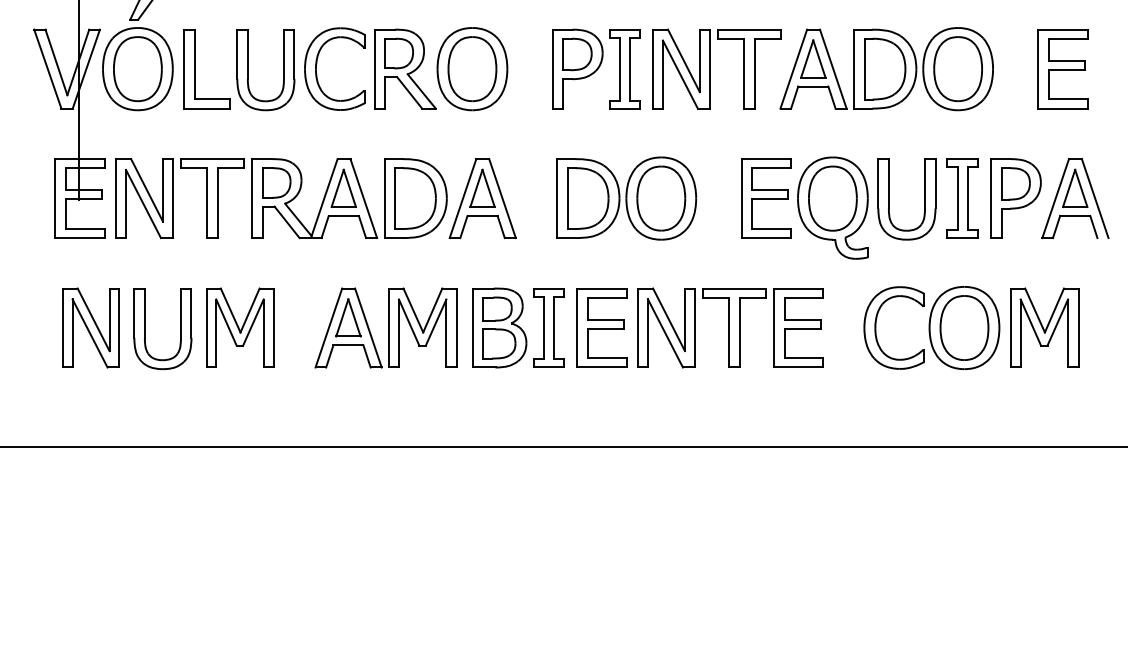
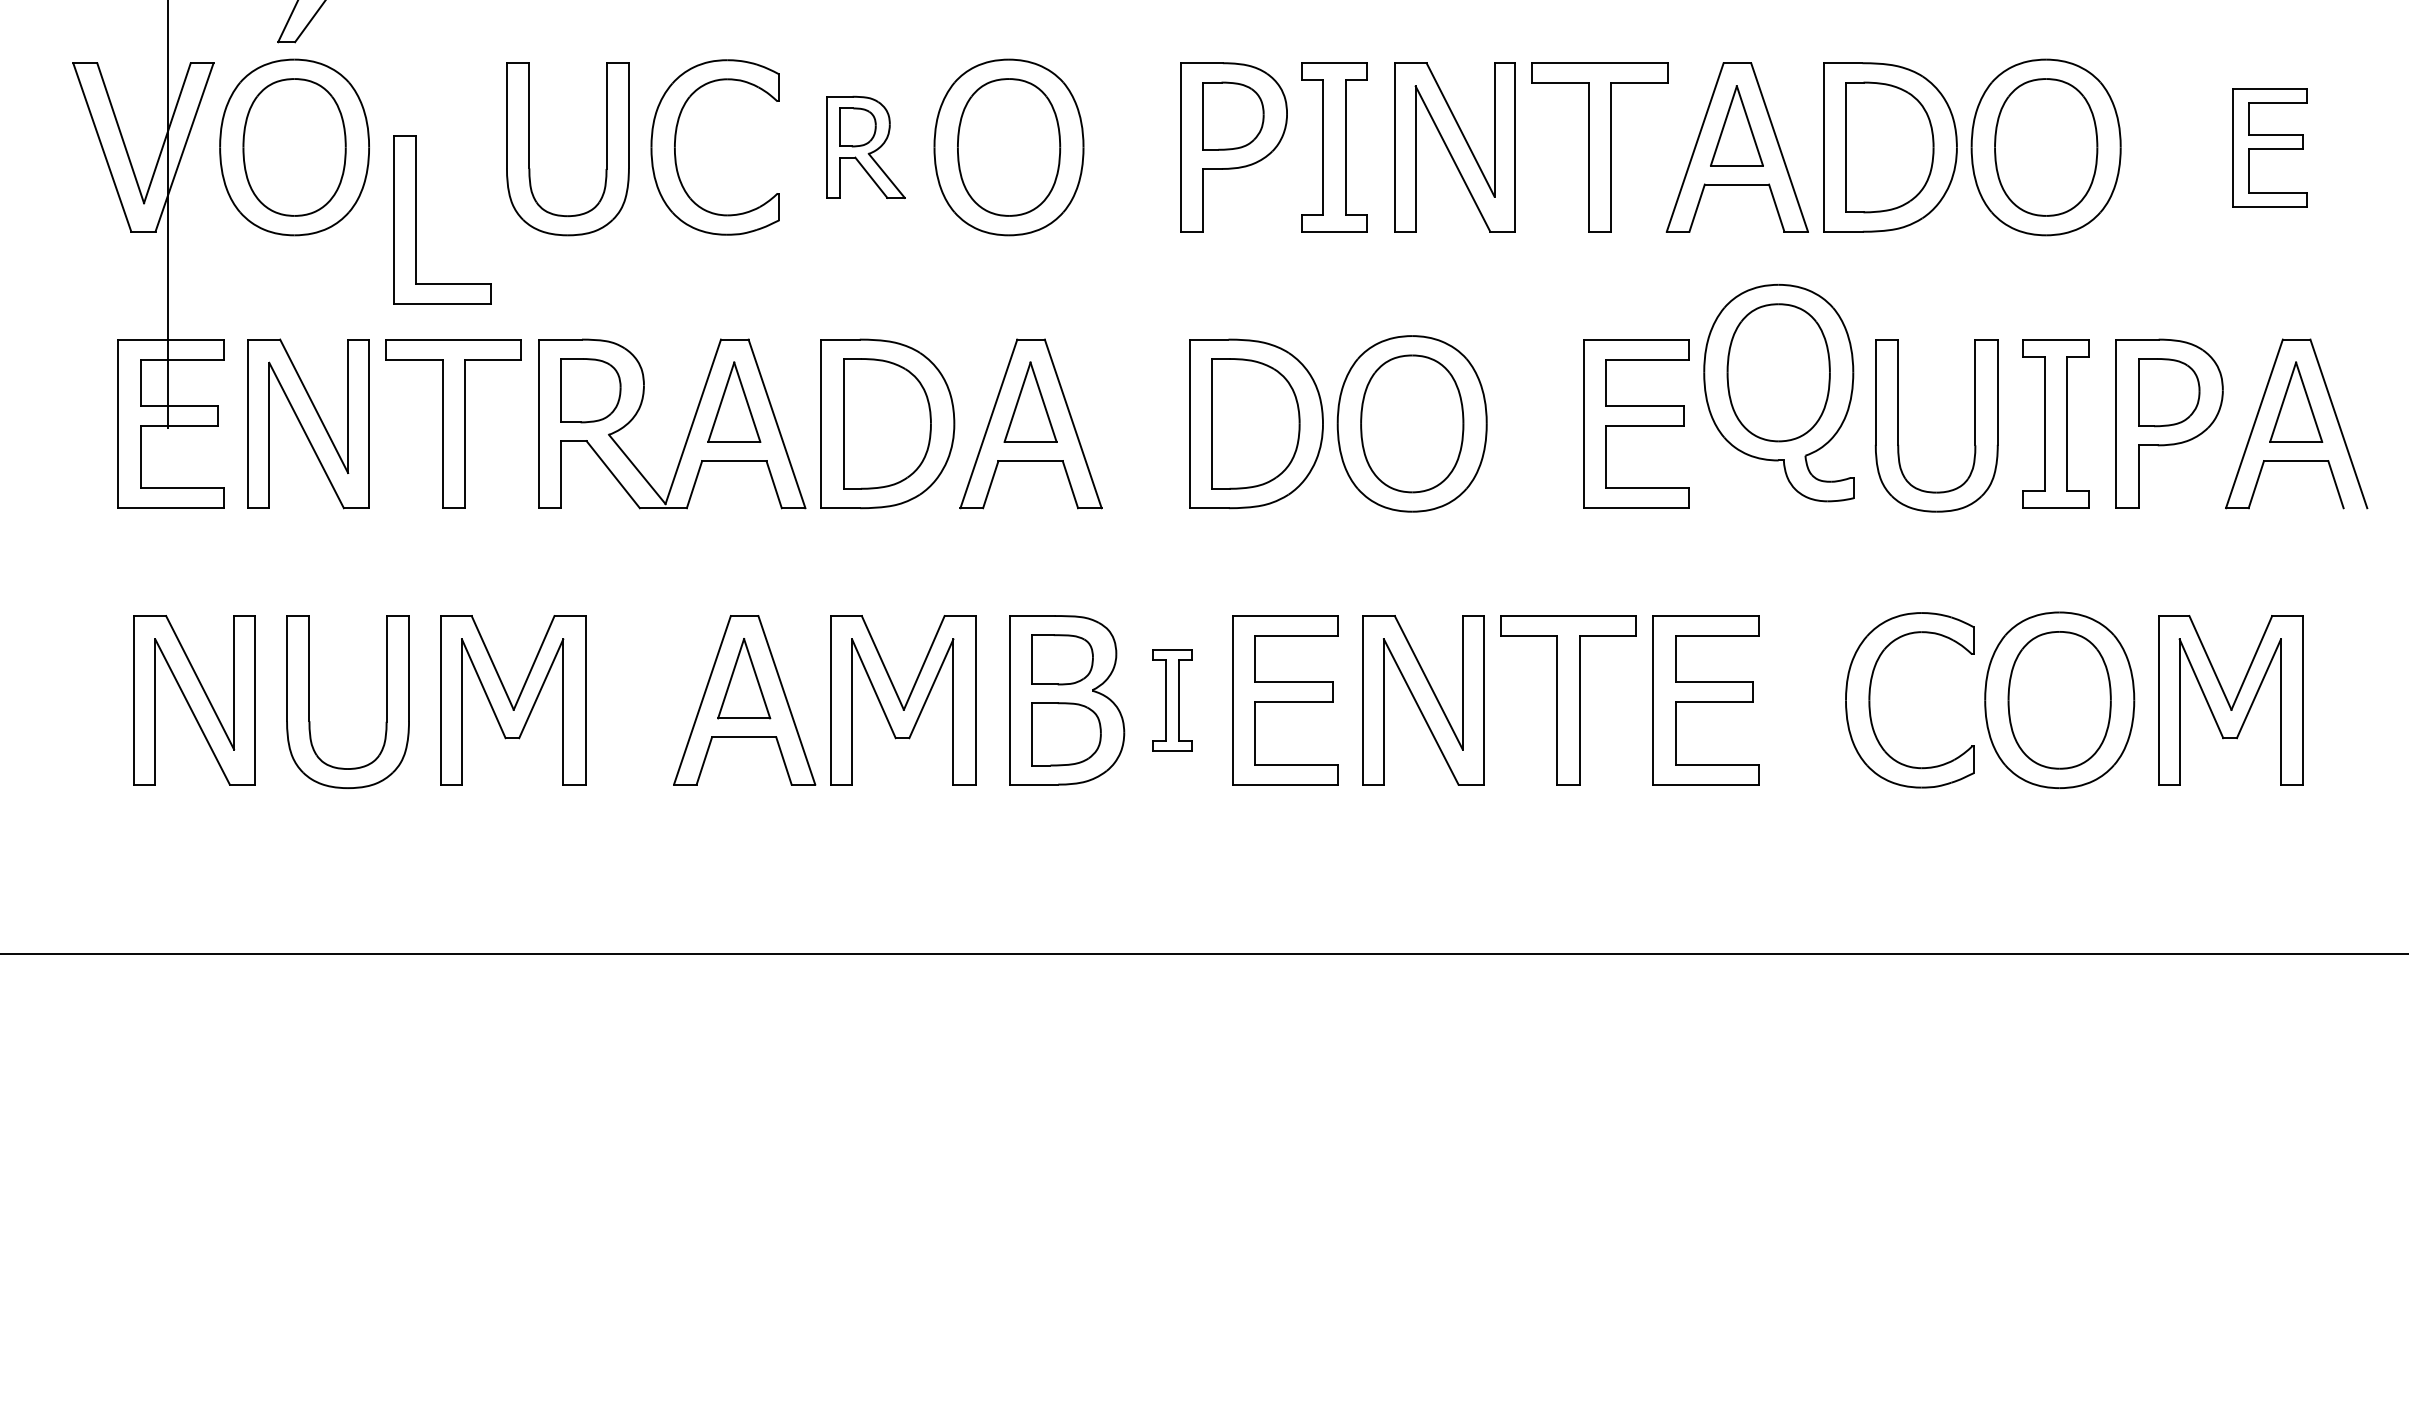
part: (405, 68) -> (866, 146), size x0.6
part: (195, 69) -> (417, 220), moved
part: (1062, 69) -> (2268, 148), size x0.7
part: (832, 207) -> (1777, 391), moved
part: (548, 327) -> (1171, 699), size x0.6

